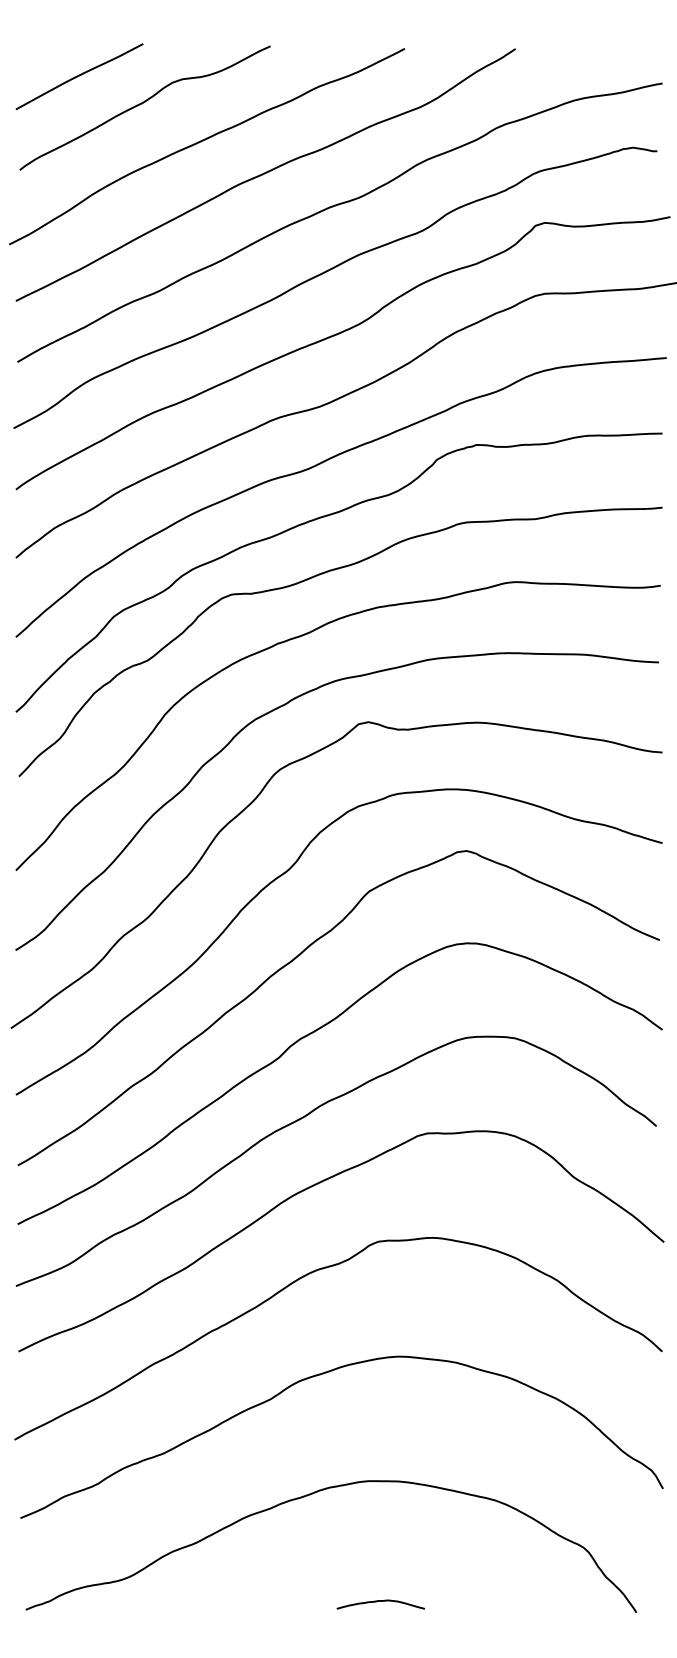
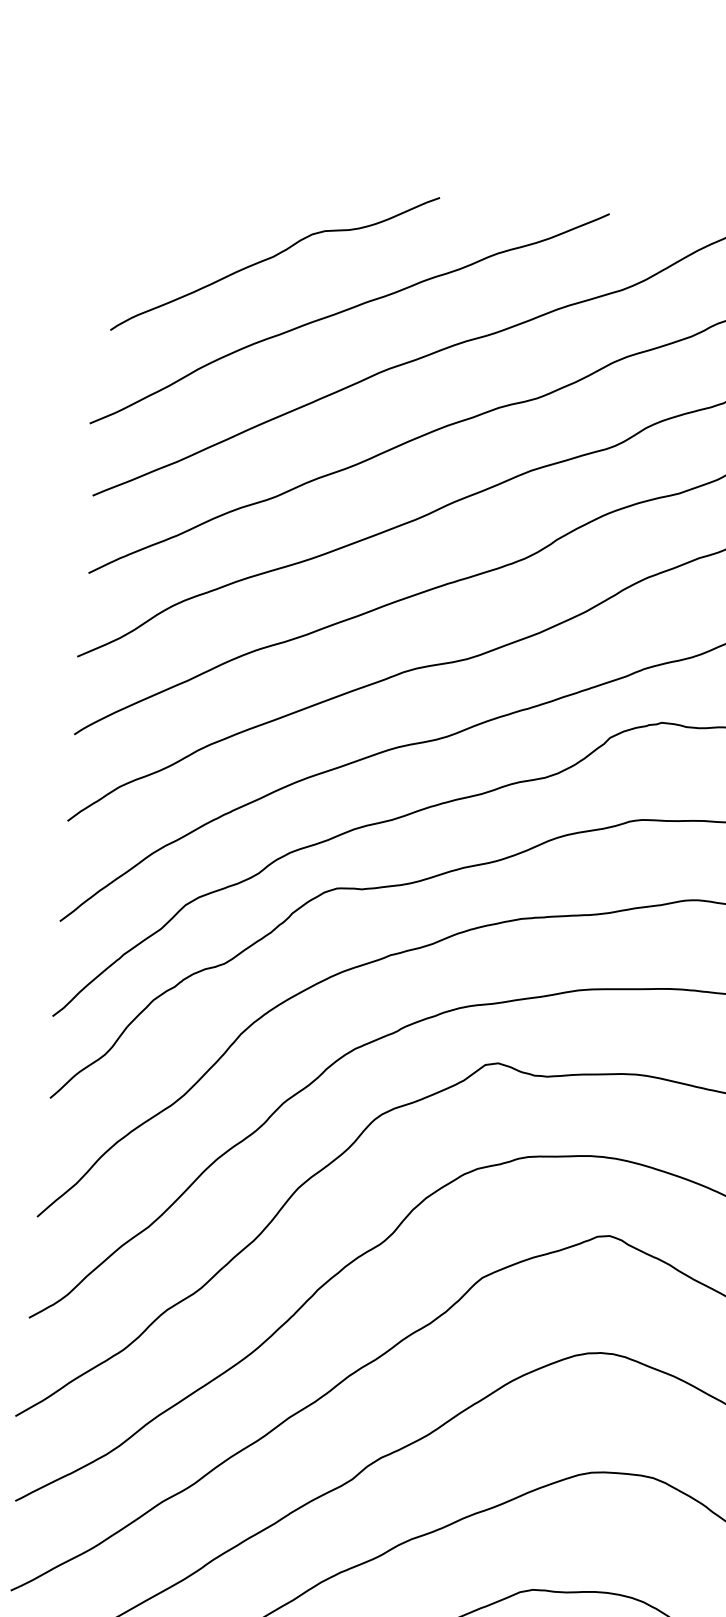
curve: (79, 76) -> (195, 217), removed

